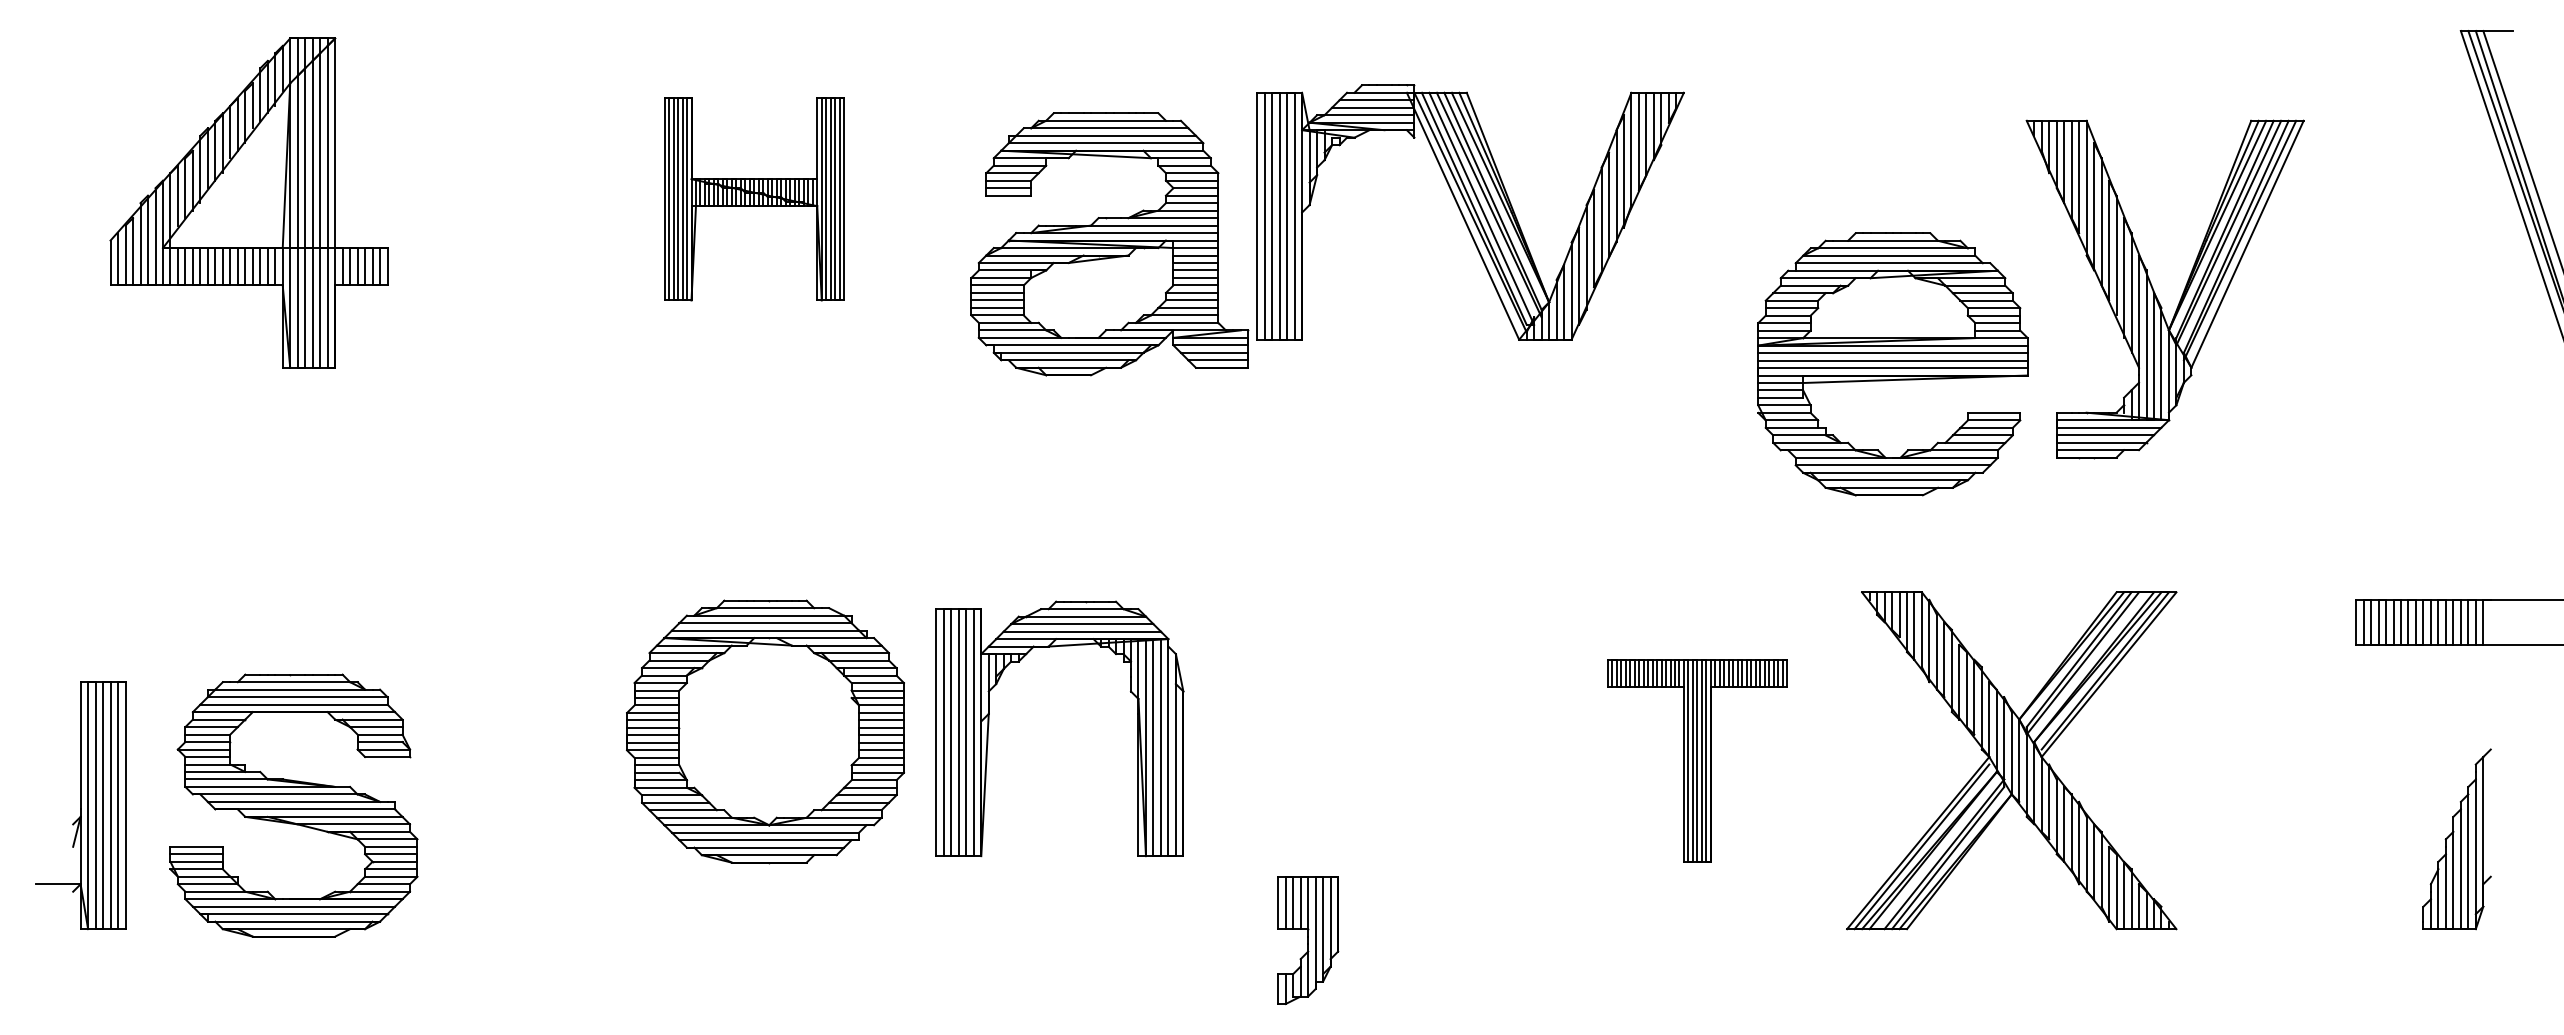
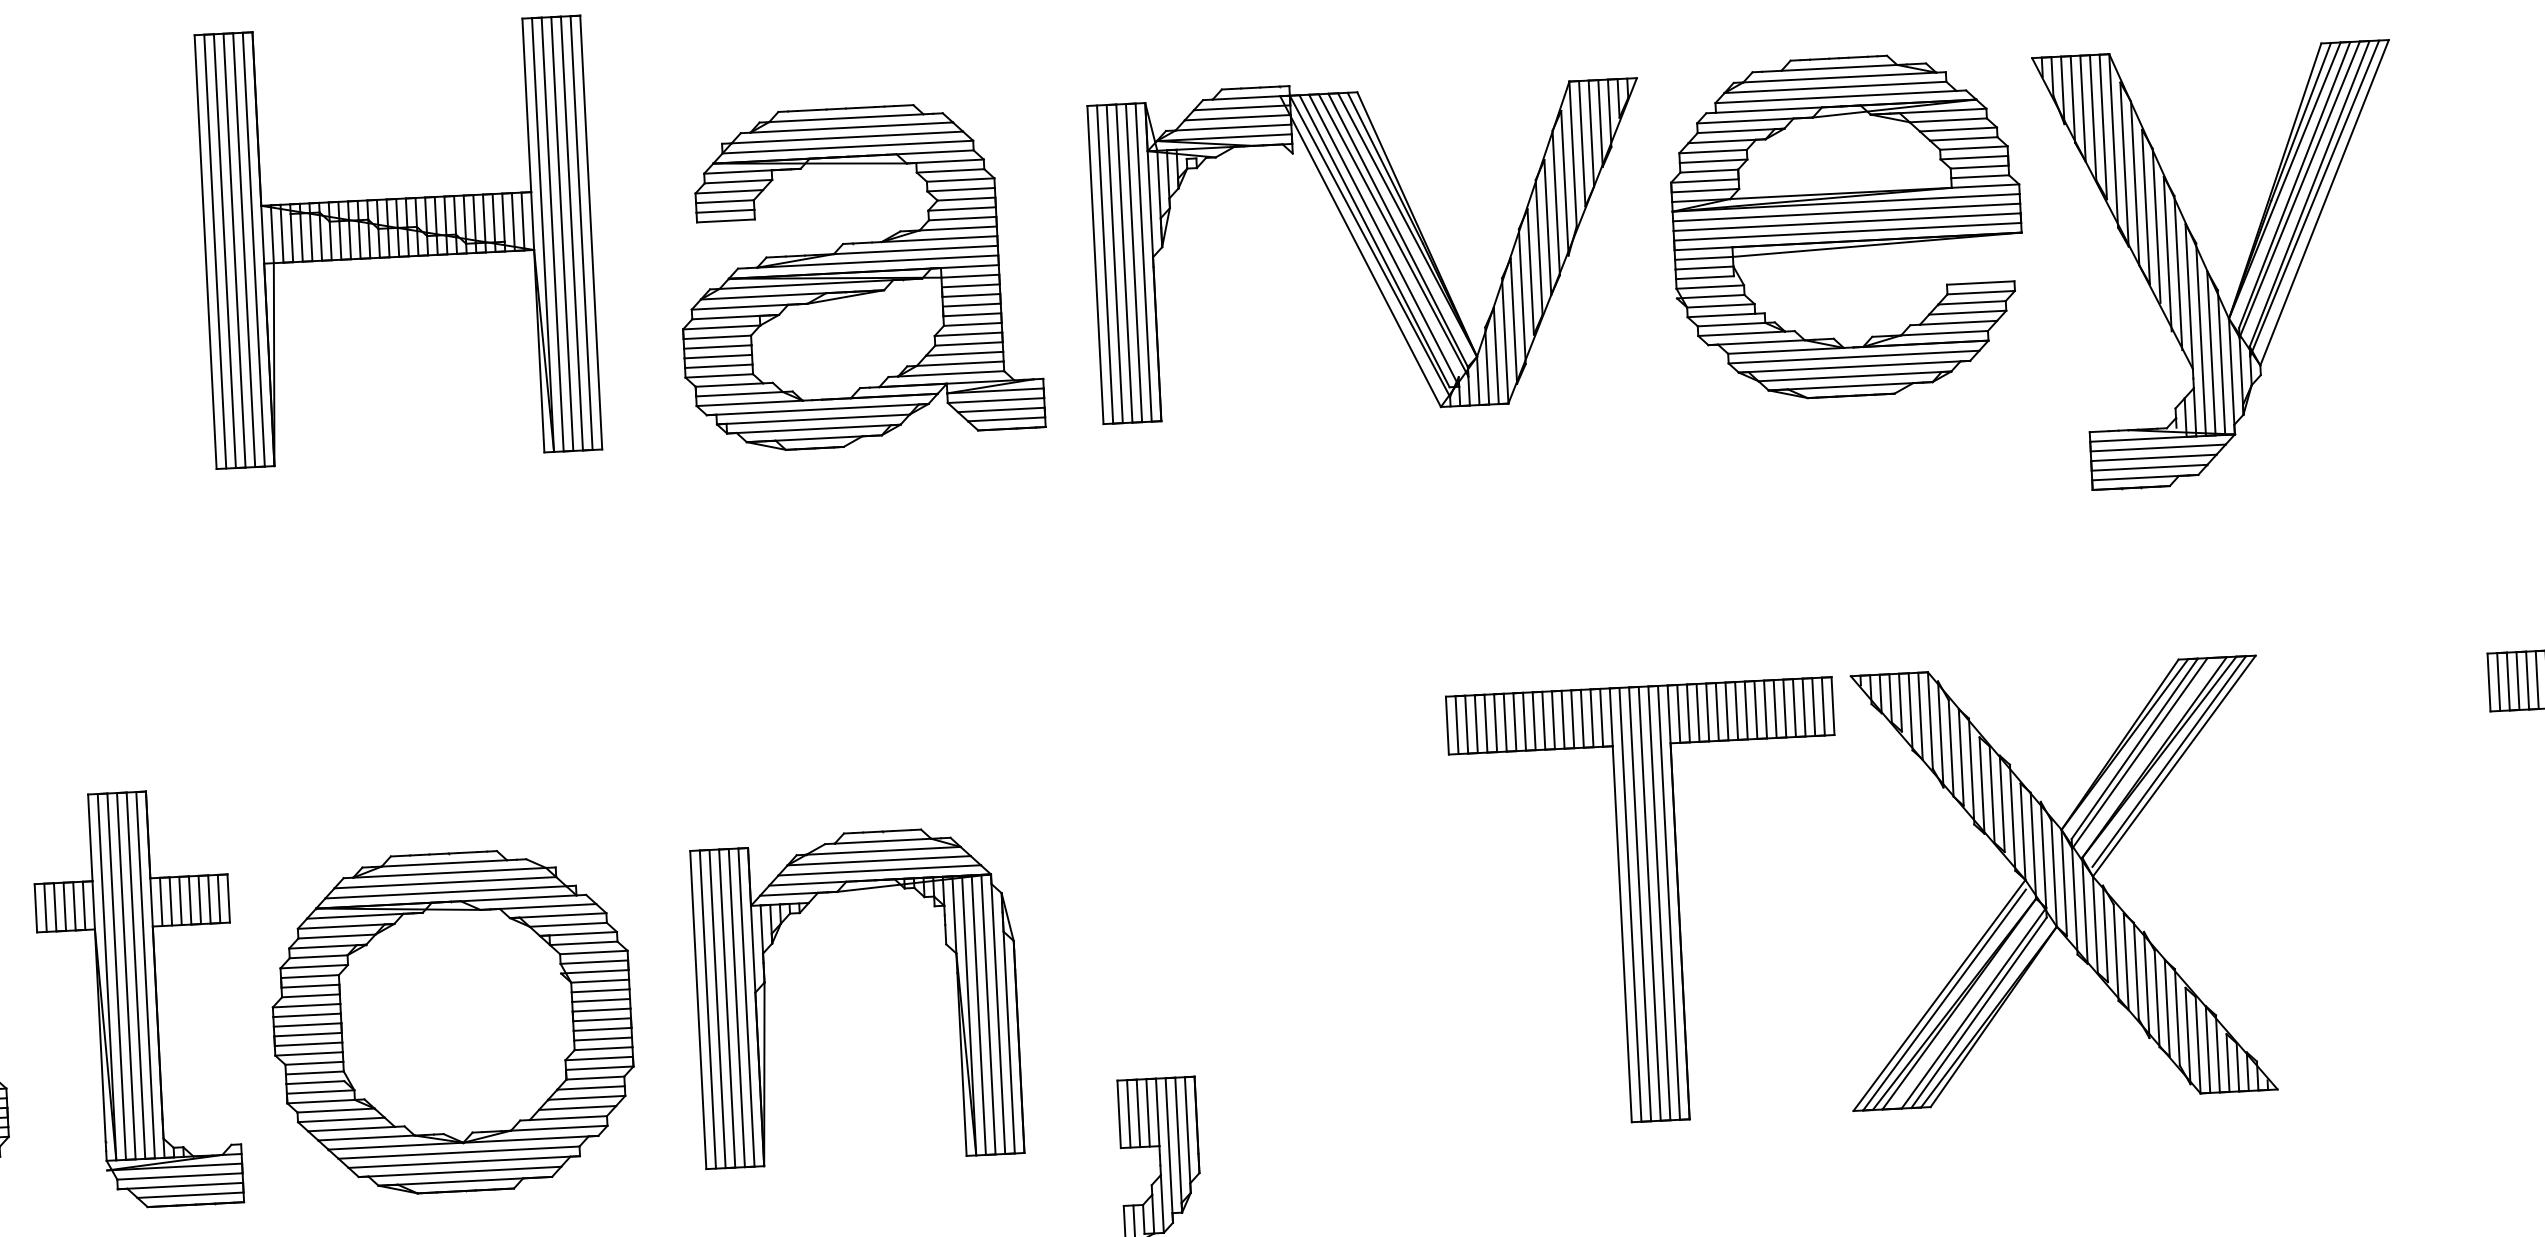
part: (754, 199) -> (398, 242), size x1.67
part: (1470, 212) -> (1369, 246), moved
part: (1892, 364) -> (1846, 227), moved
part: (989, 725) -> (766, 997), moved
part: (765, 731) -> (452, 1022), moved
part: (1697, 760) -> (1649, 903), size x1.67
part: (521, 776) -> (136, 1000), added

